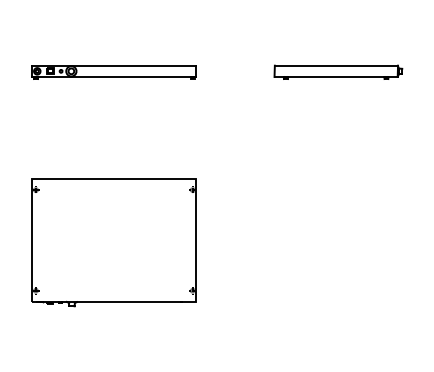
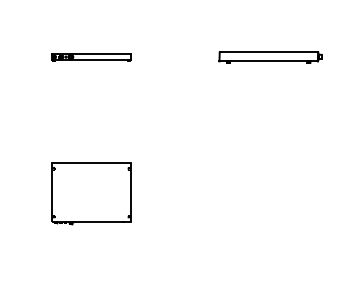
part: (114, 72) -> (91, 57), size x0.6
part: (114, 242) -> (91, 193), size x0.6

